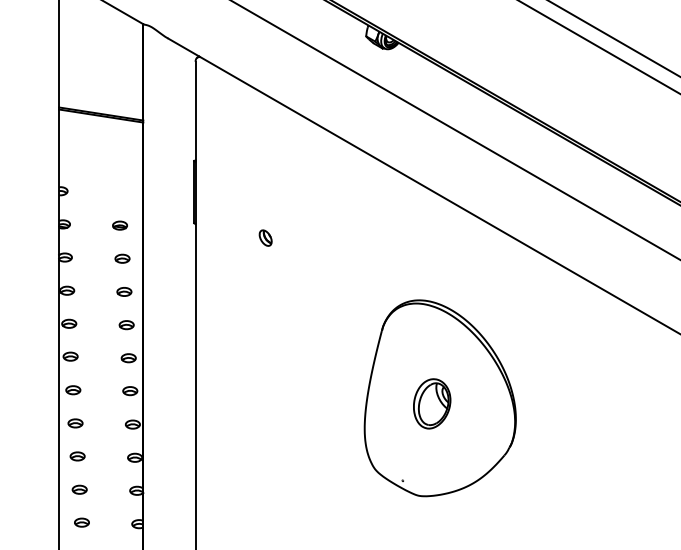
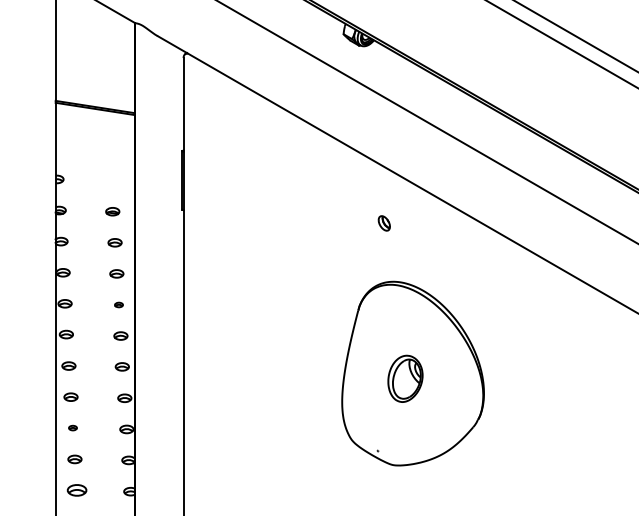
part: (264, 238) -> (383, 223), moved
part: (126, 324) -> (118, 304), size x0.6
part: (77, 455) -> (72, 427), size x0.6
part: (81, 521) -> (76, 489), size x1.4

